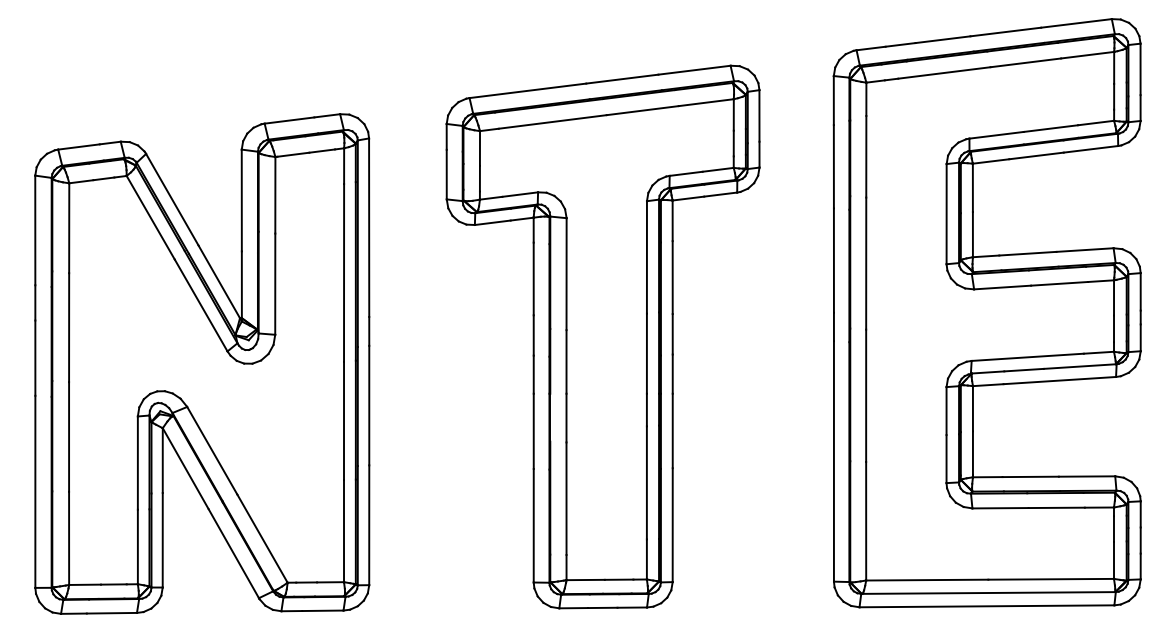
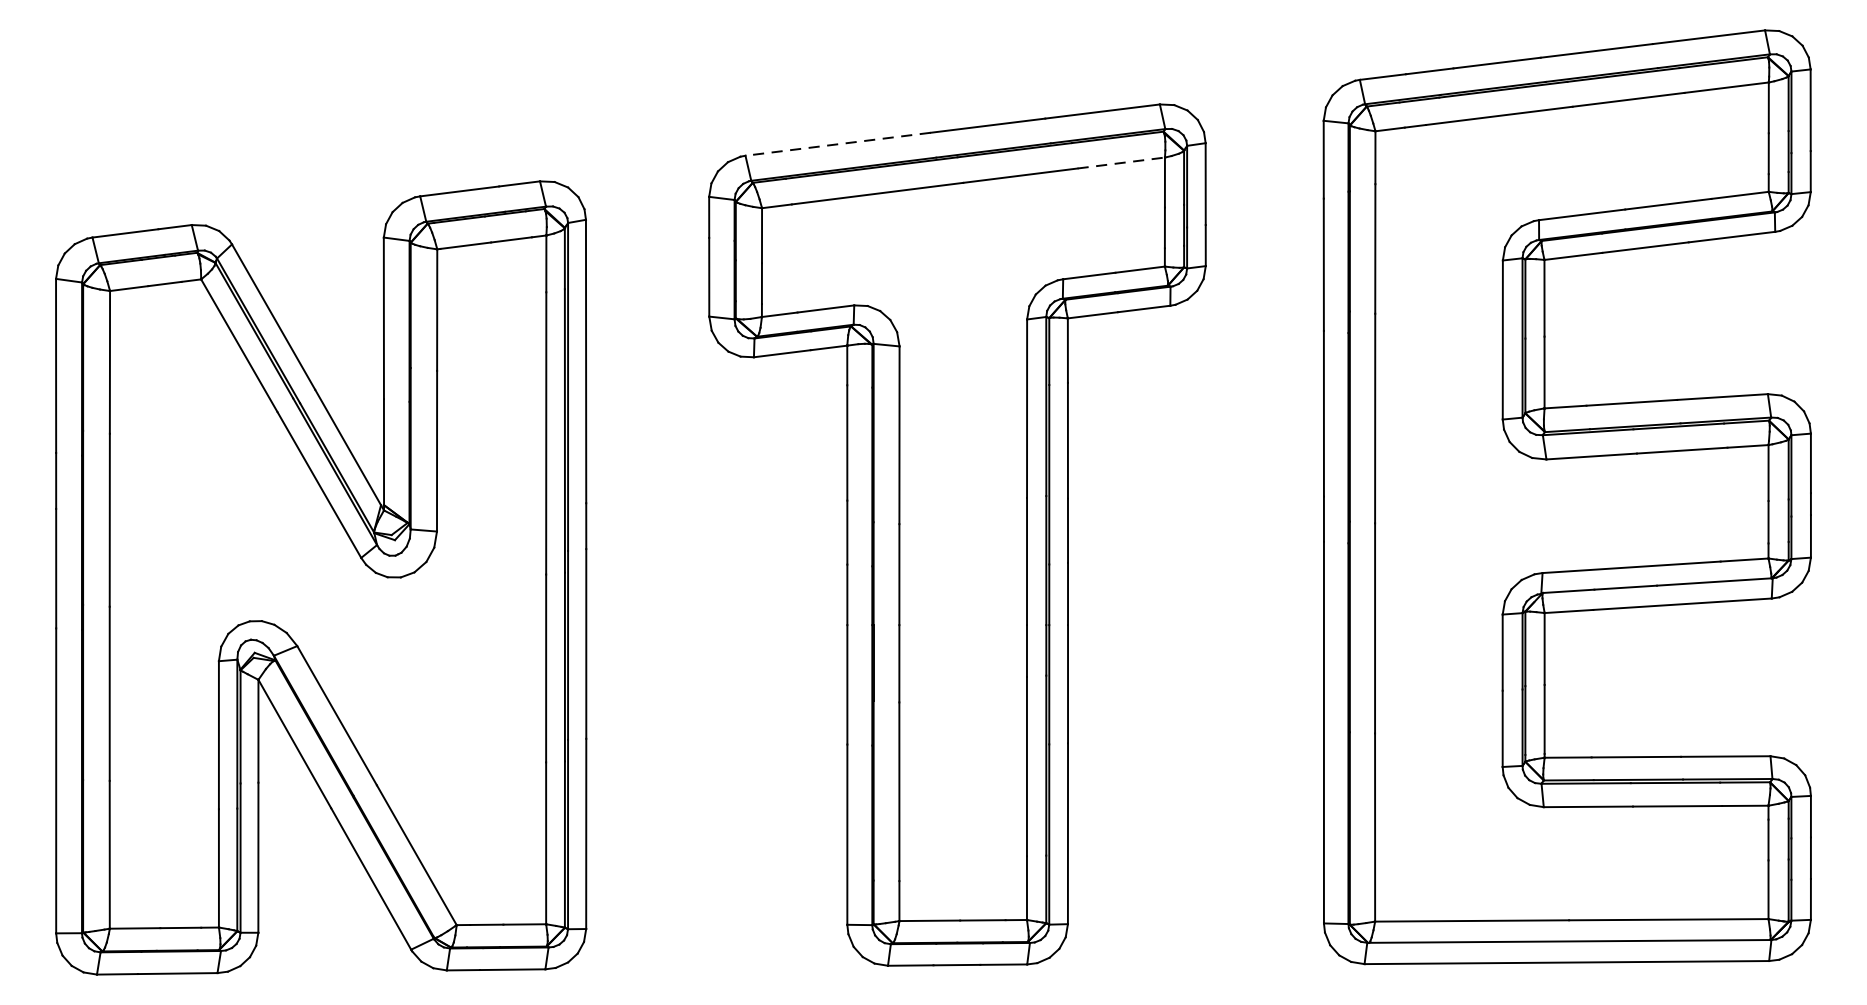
line: (527, 90) -> (837, 143), solid -> dashed
line: (706, 102) -> (1121, 162), solid -> dashed

